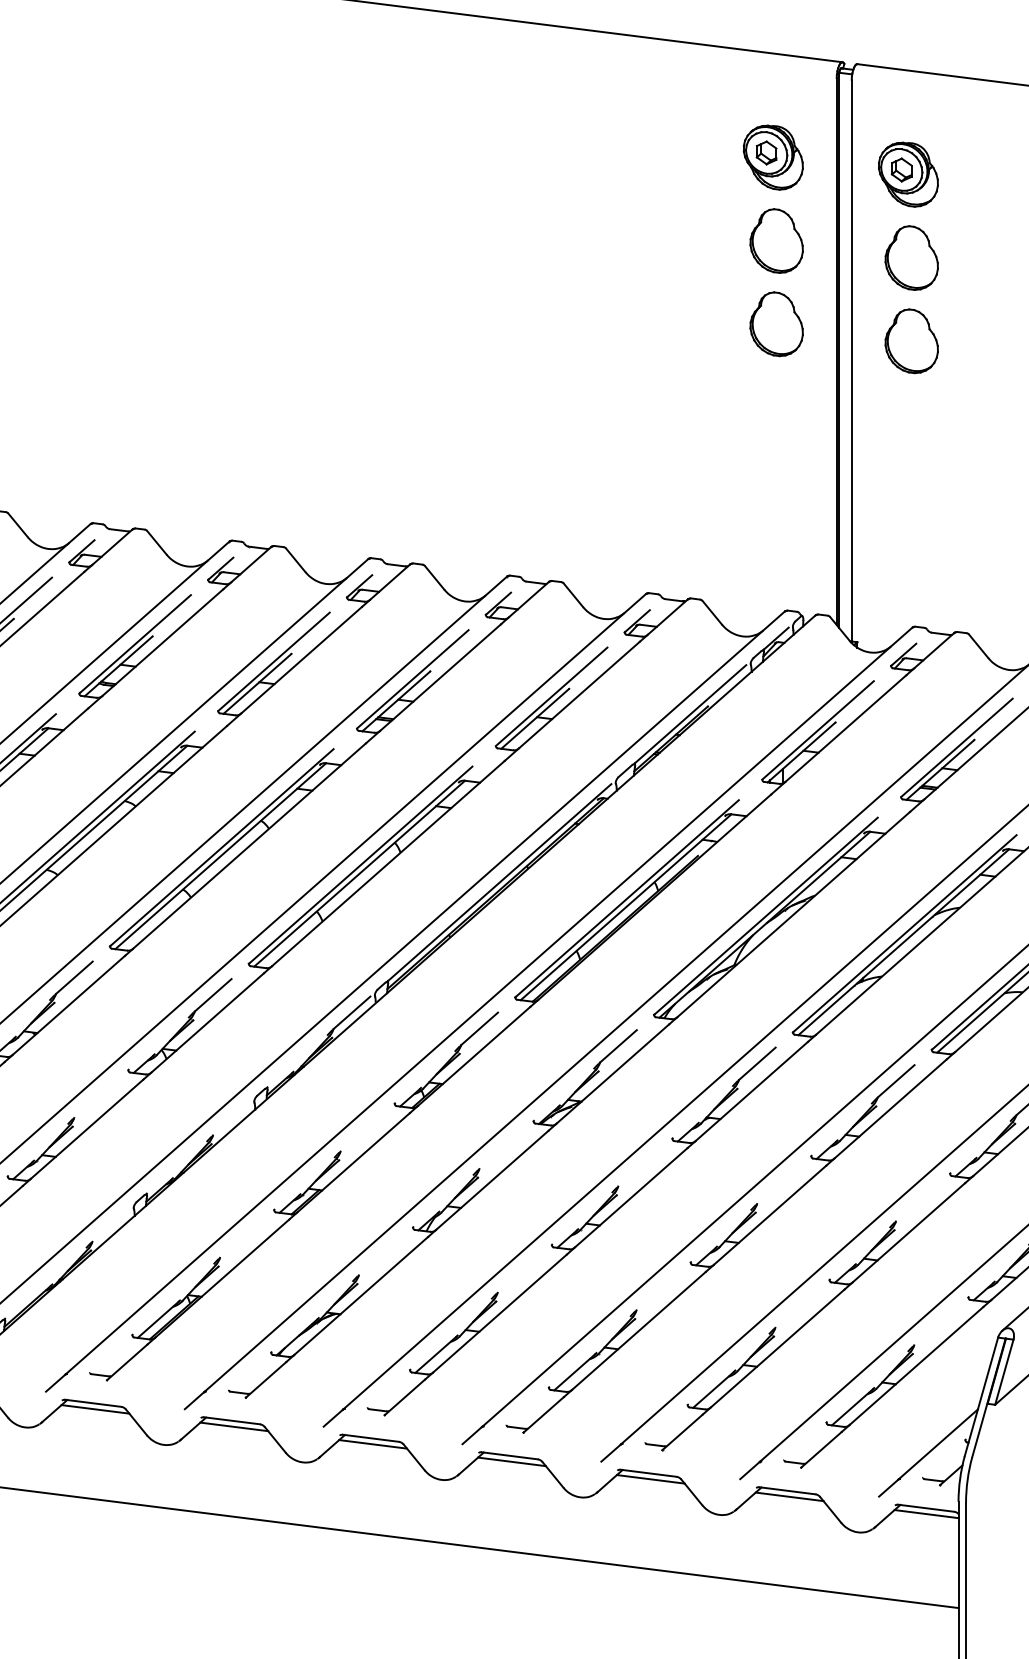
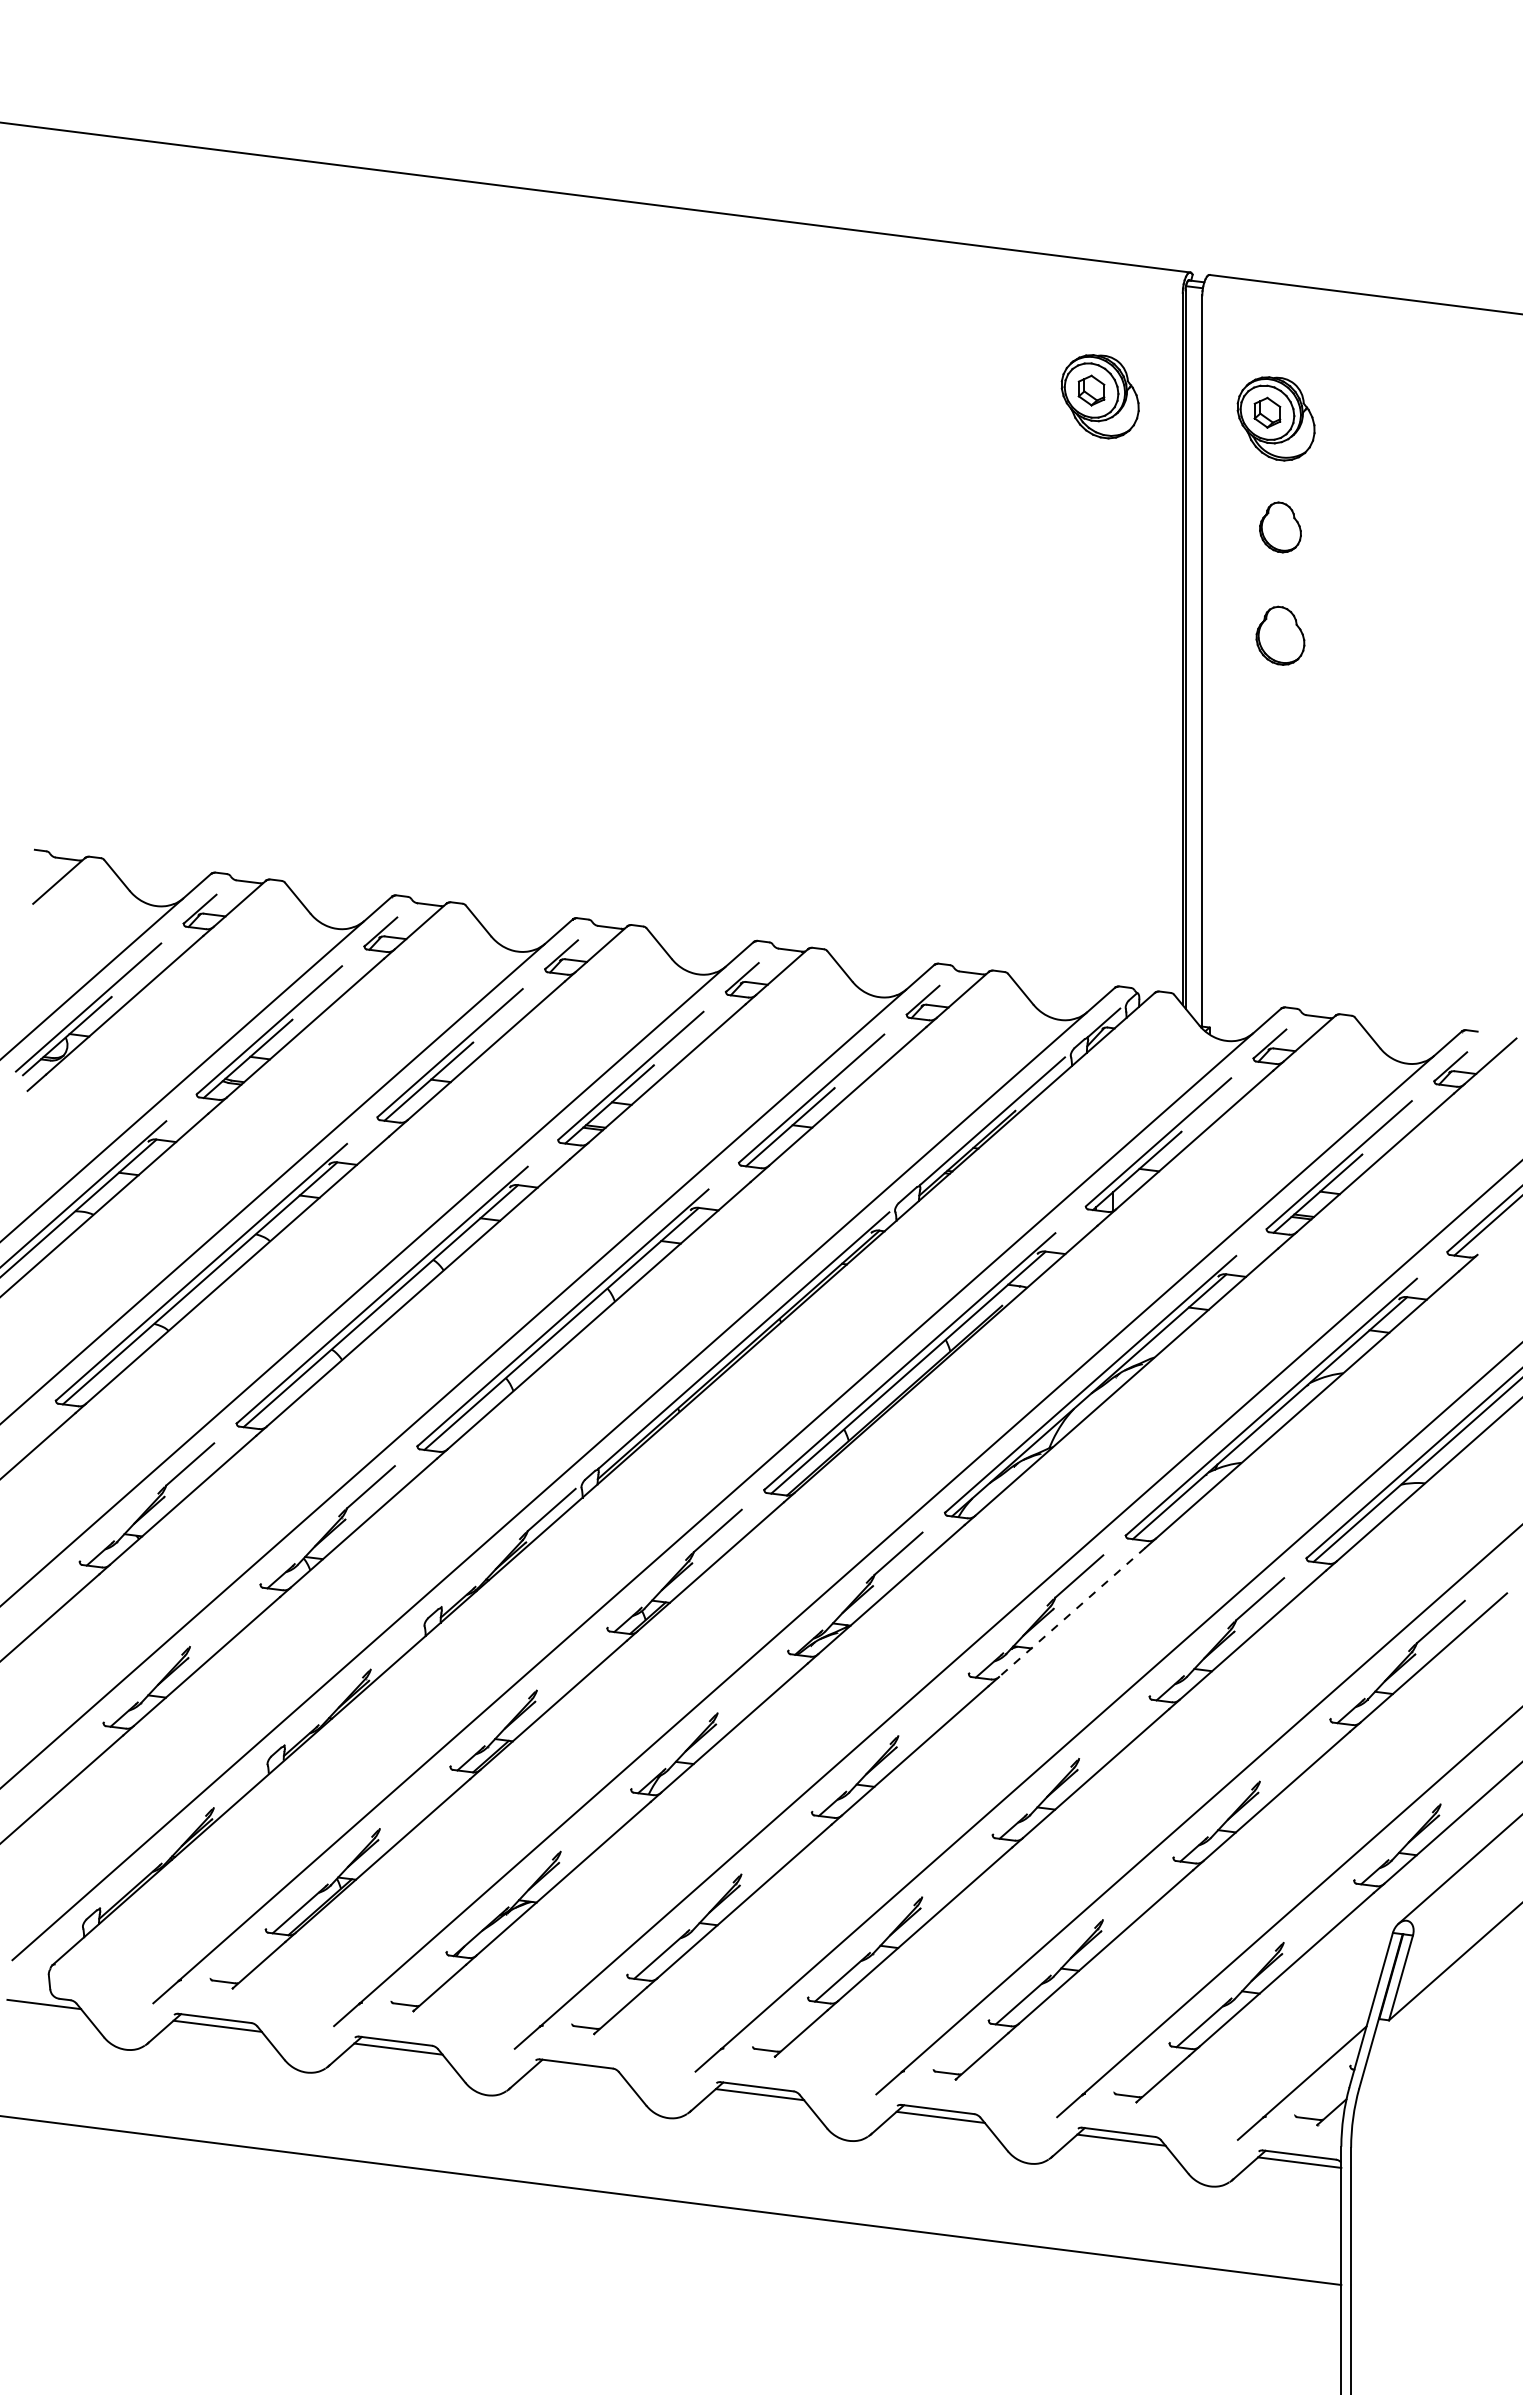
part: (776, 240) -> (1104, 504), removed
part: (911, 258) -> (1280, 527), size x0.6
part: (776, 324) -> (1104, 613), removed
part: (911, 341) -> (1280, 635), size x0.7
line: (752, 1091) -> (1072, 1612), solid -> dashed
line: (373, 1444) -> (579, 2071), removed

